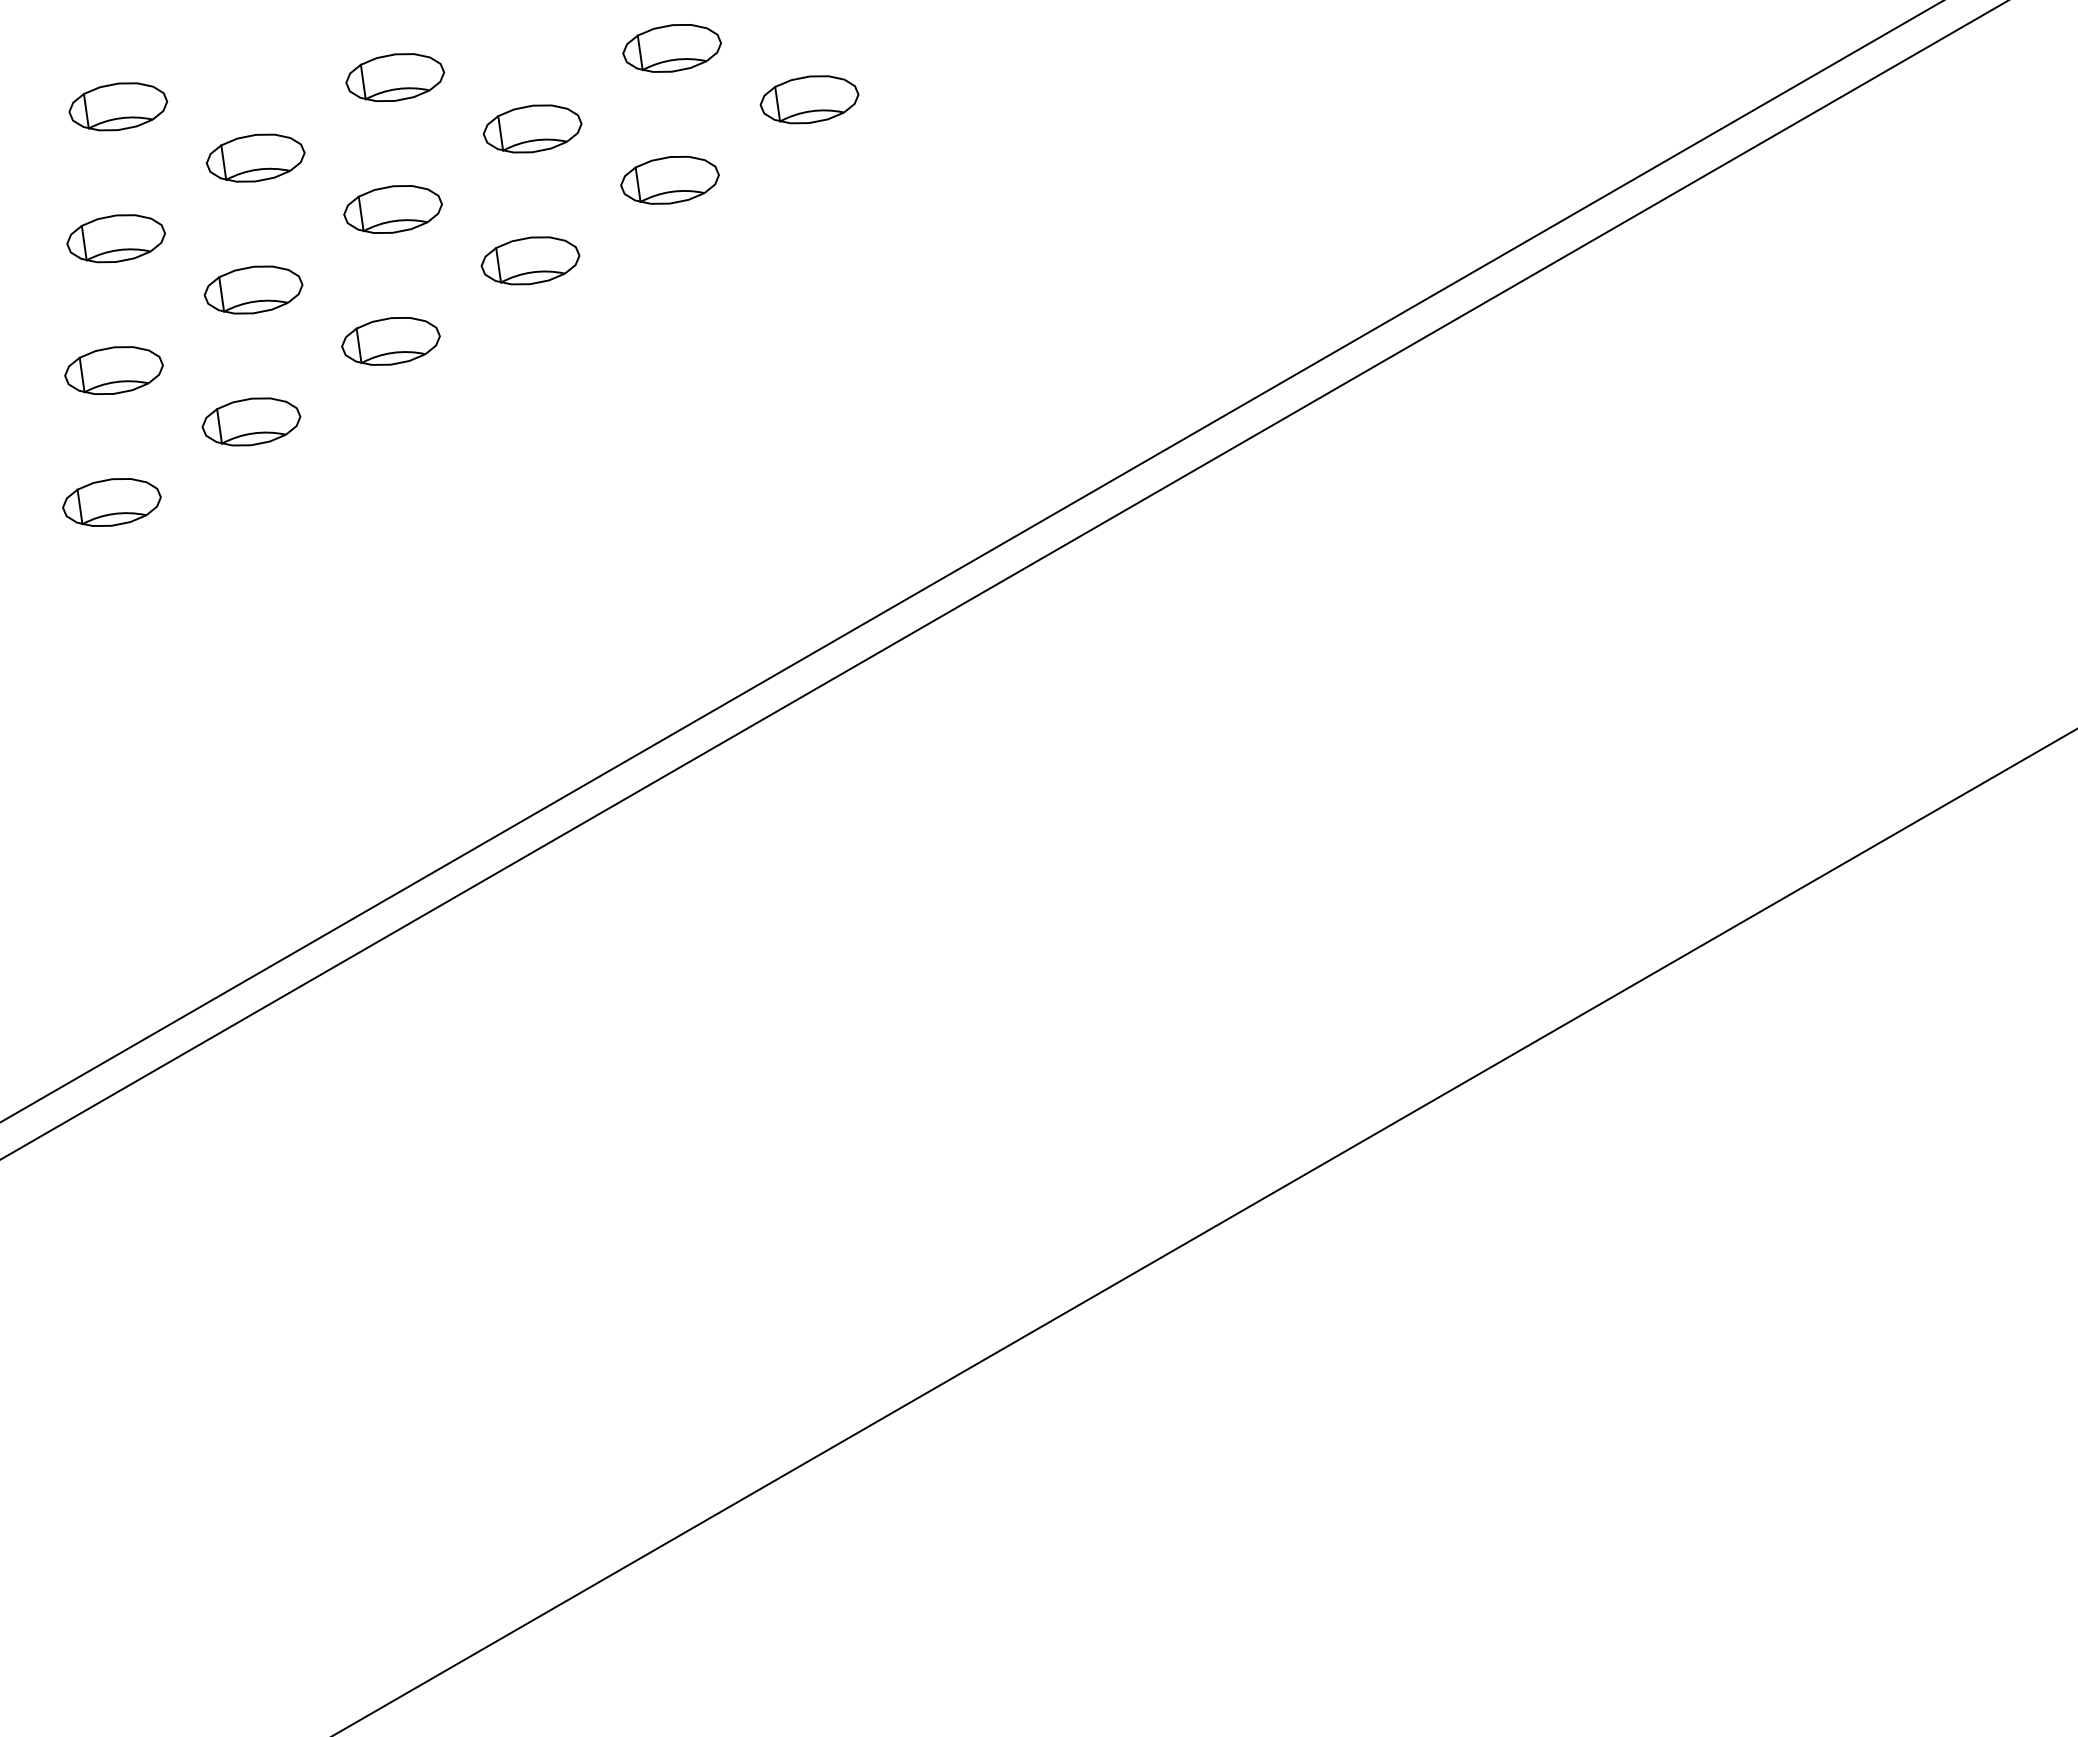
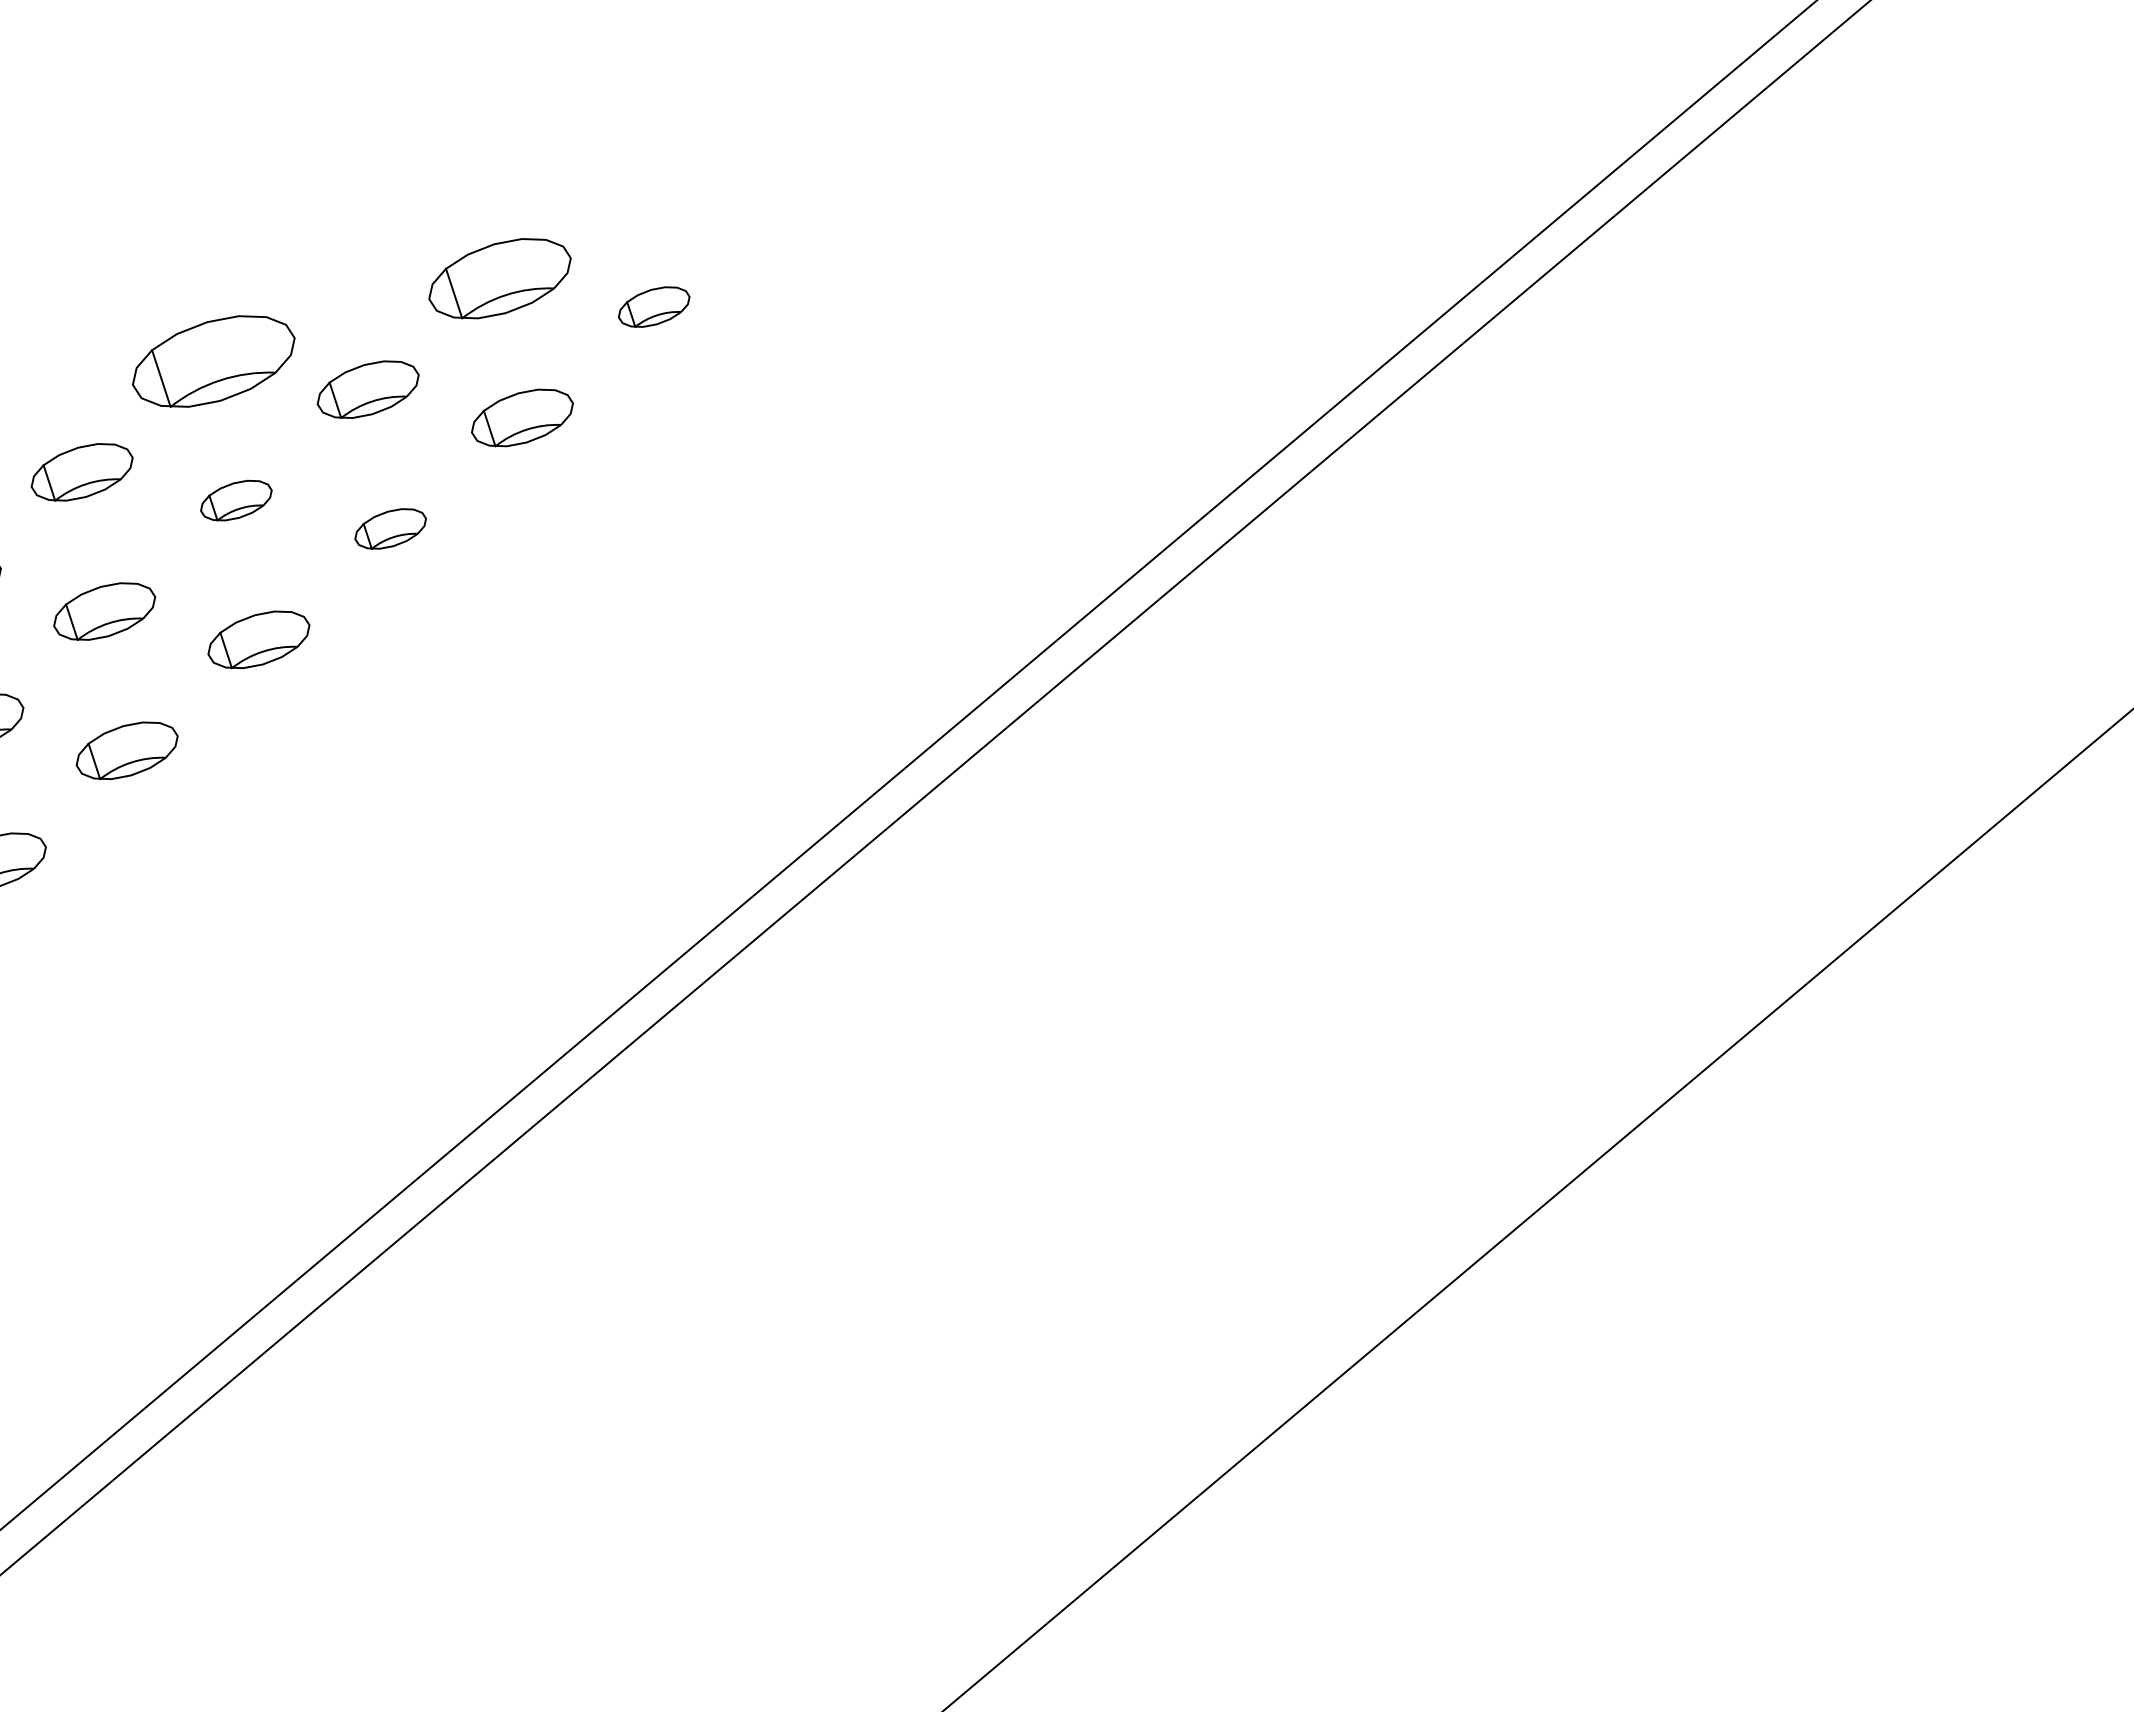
part: (671, 48) -> (499, 278), size x1.4
part: (395, 77) -> (214, 361), size x1.6
part: (809, 99) -> (654, 306), size x0.7
part: (392, 209) -> (235, 500), size x0.7
part: (530, 260) -> (390, 528), size x0.7

